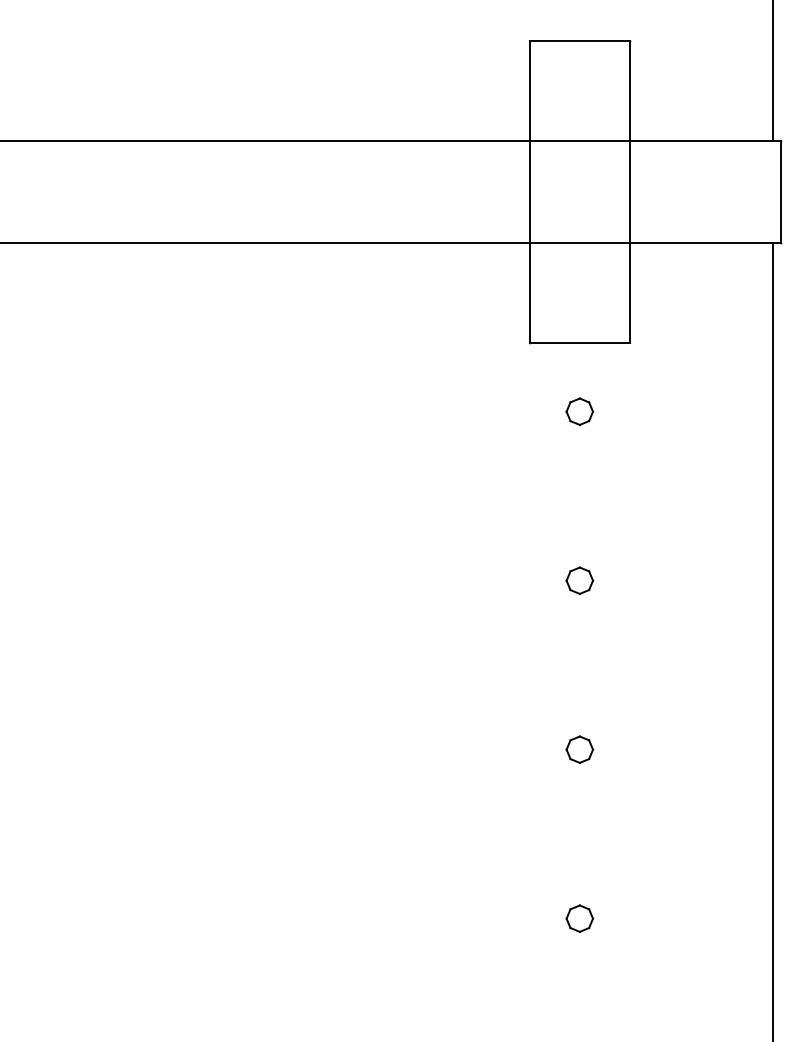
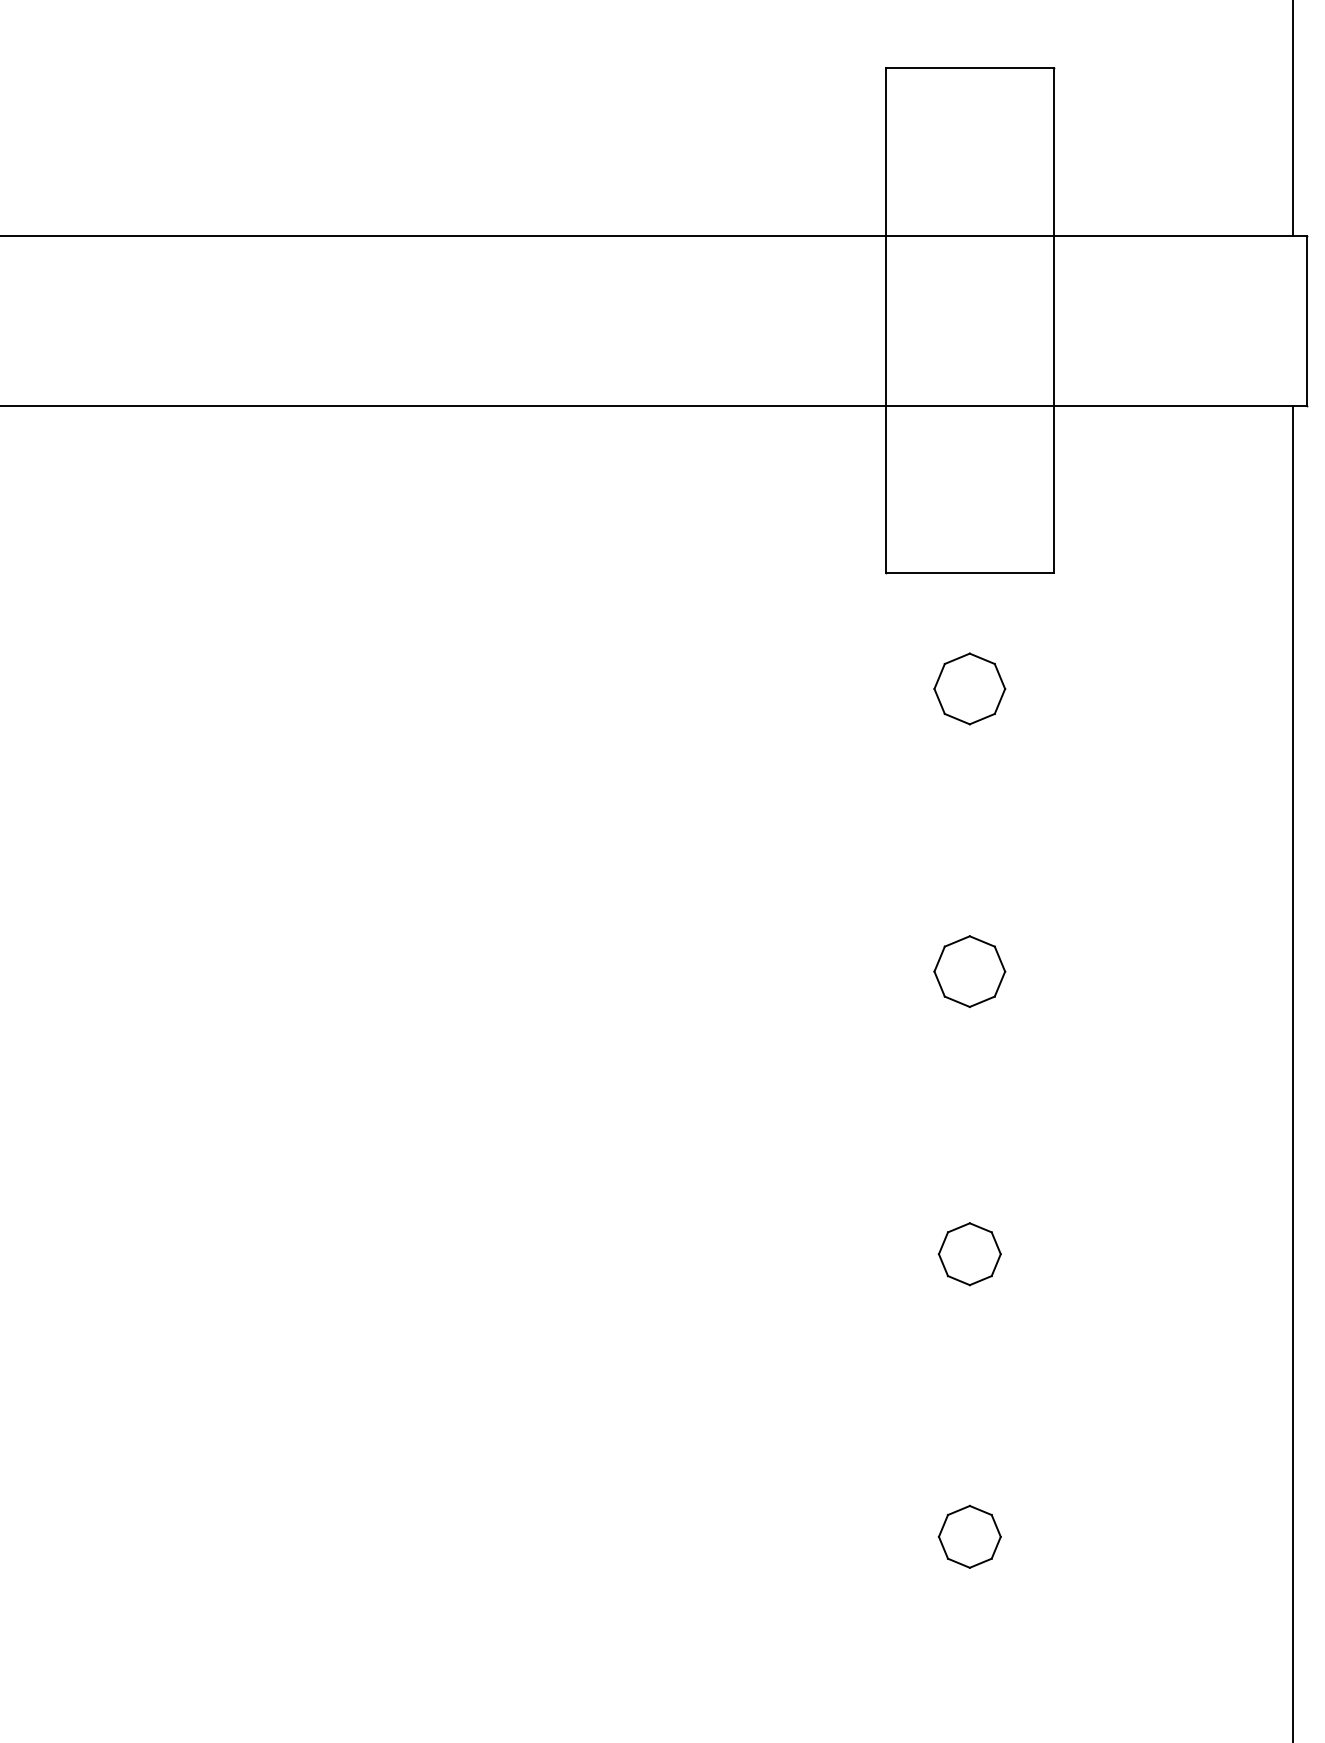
part: (579, 411) -> (969, 688), size x1.6
part: (579, 580) -> (969, 971), size x1.6
part: (579, 749) -> (969, 1253), size x1.4
part: (579, 918) -> (969, 1536), size x1.4

